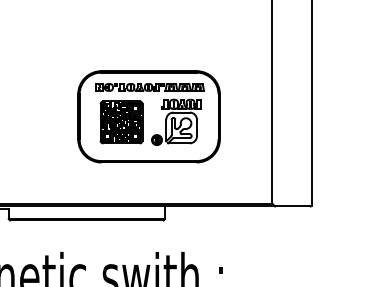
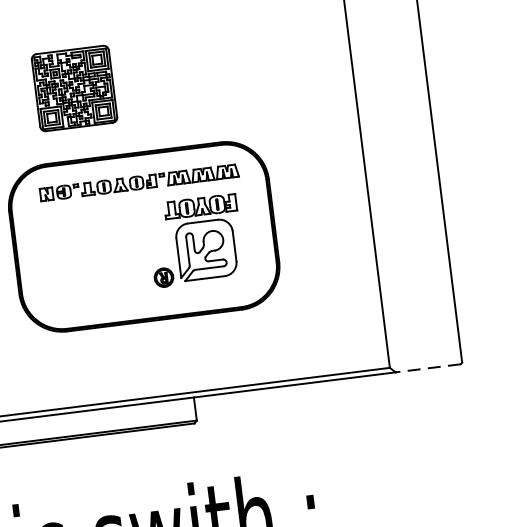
part: (121, 122) -> (74, 88), moved
line: (292, 206) -> (427, 368), solid -> dashed

